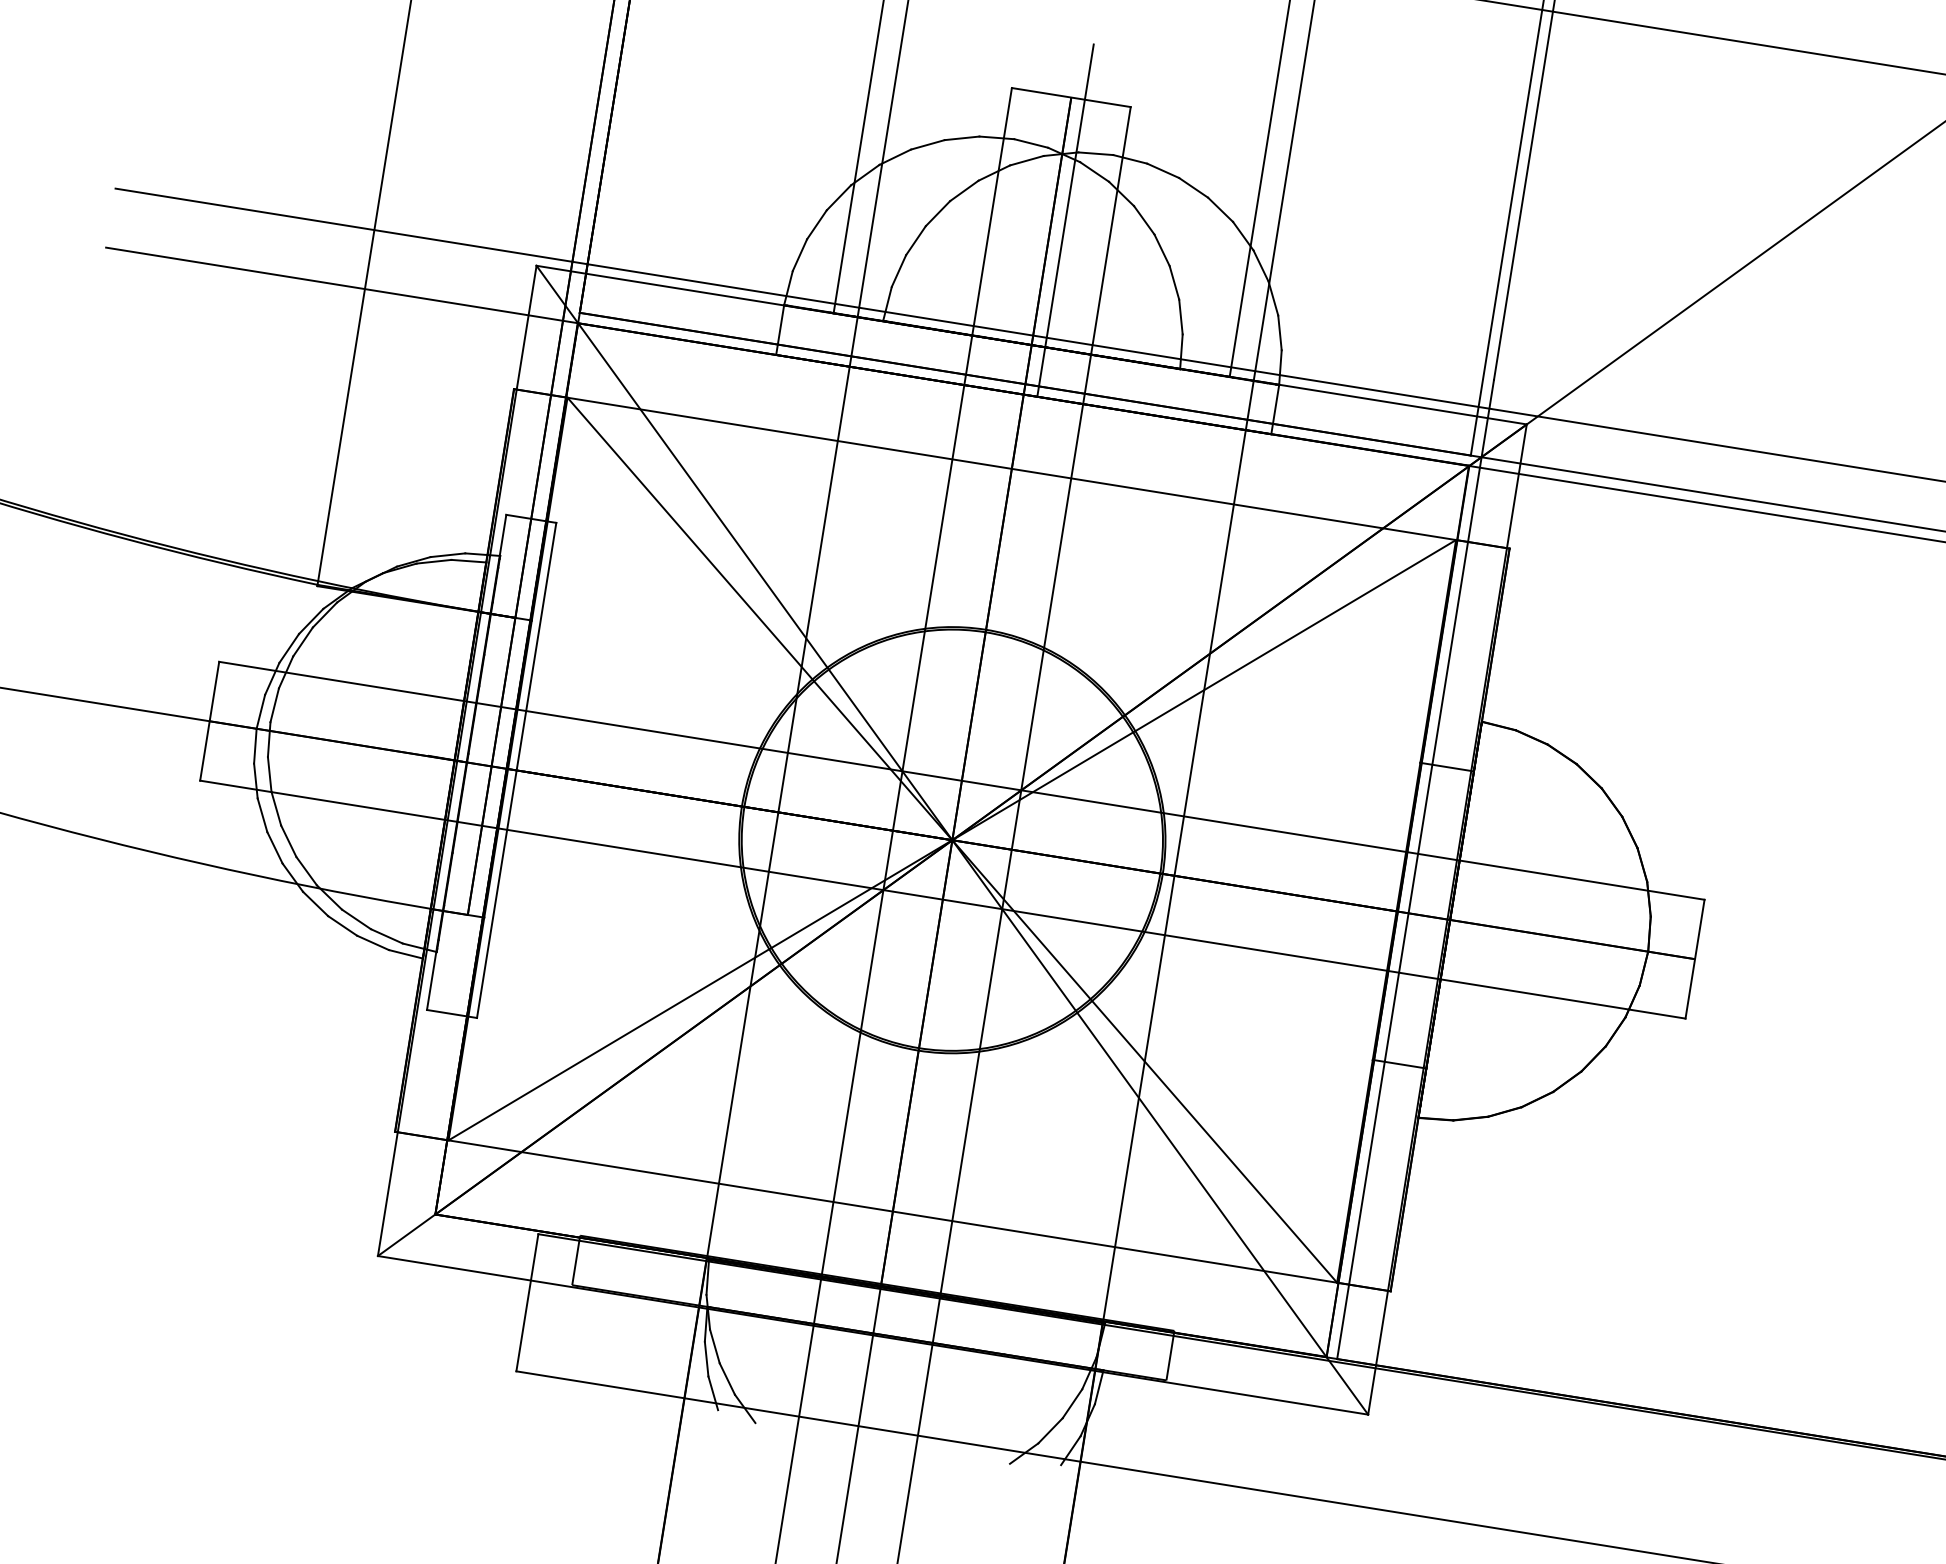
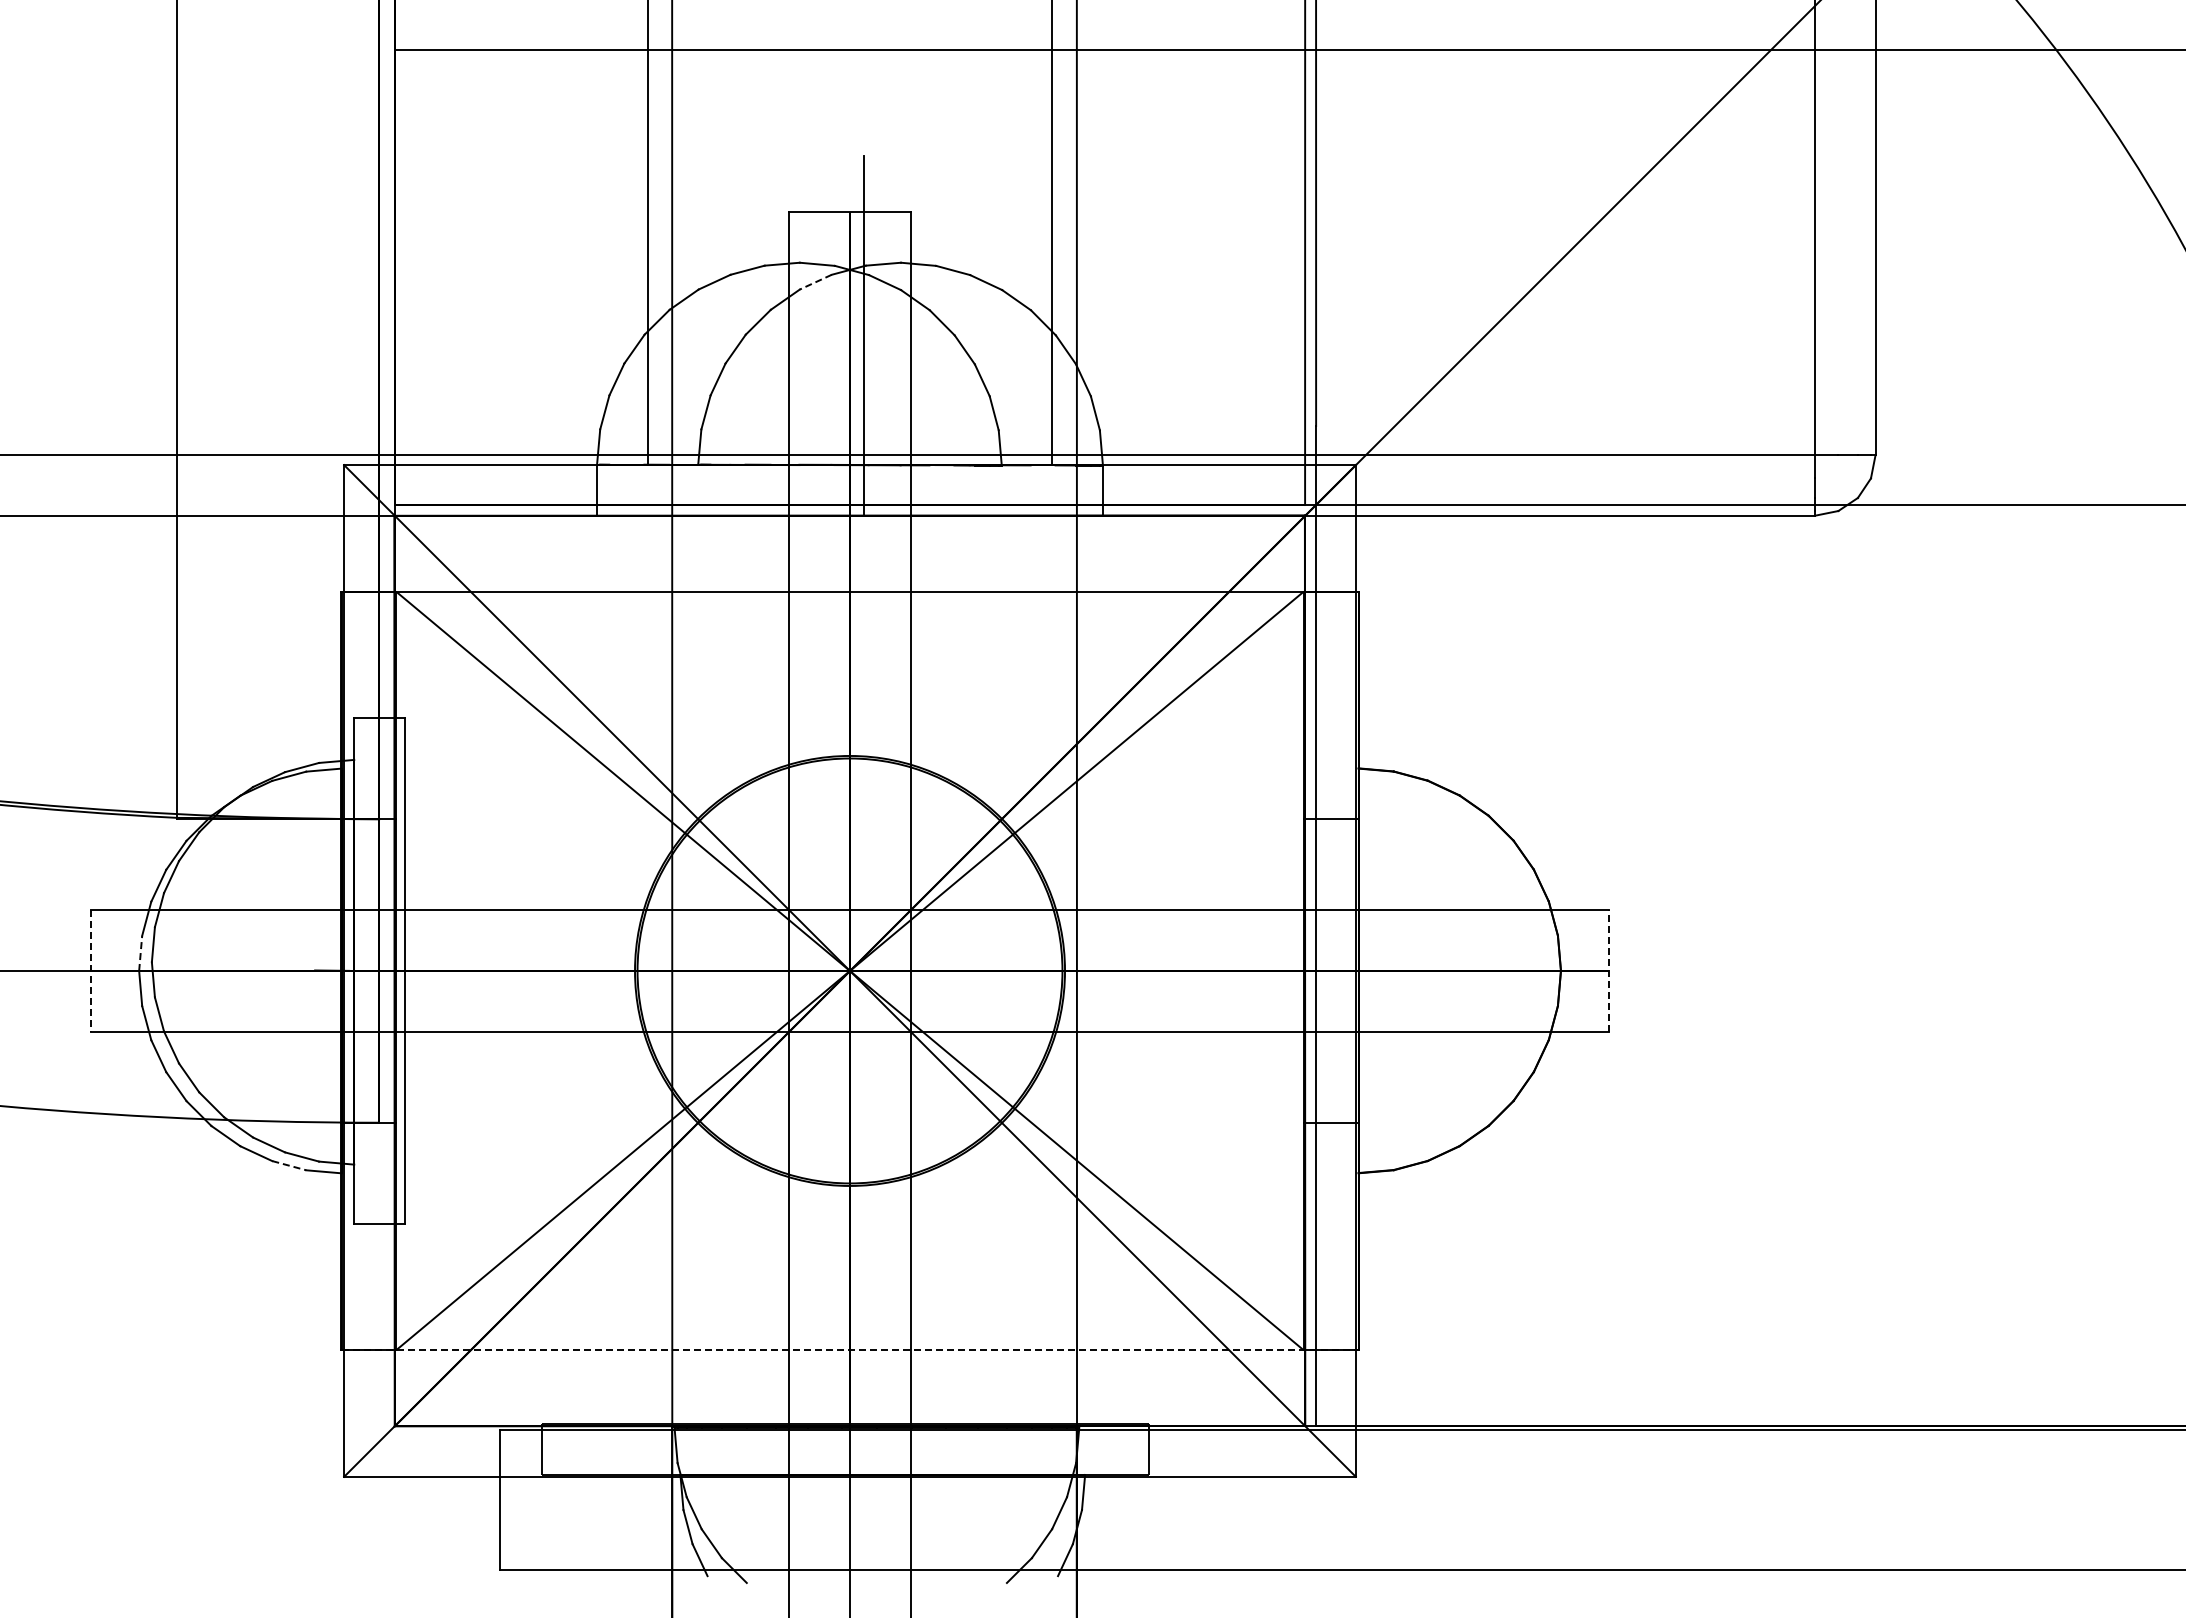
line: (1026, 160) -> (815, 282), solid -> dashed
line: (260, 711) -> (140, 953), solid -> dashed
line: (210, 720) -> (91, 970), solid -> dashed
line: (373, 942) -> (289, 1165), solid -> dashed
line: (1694, 958) -> (1608, 970), solid -> dashed
line: (893, 1211) -> (850, 1350), solid -> dashed

